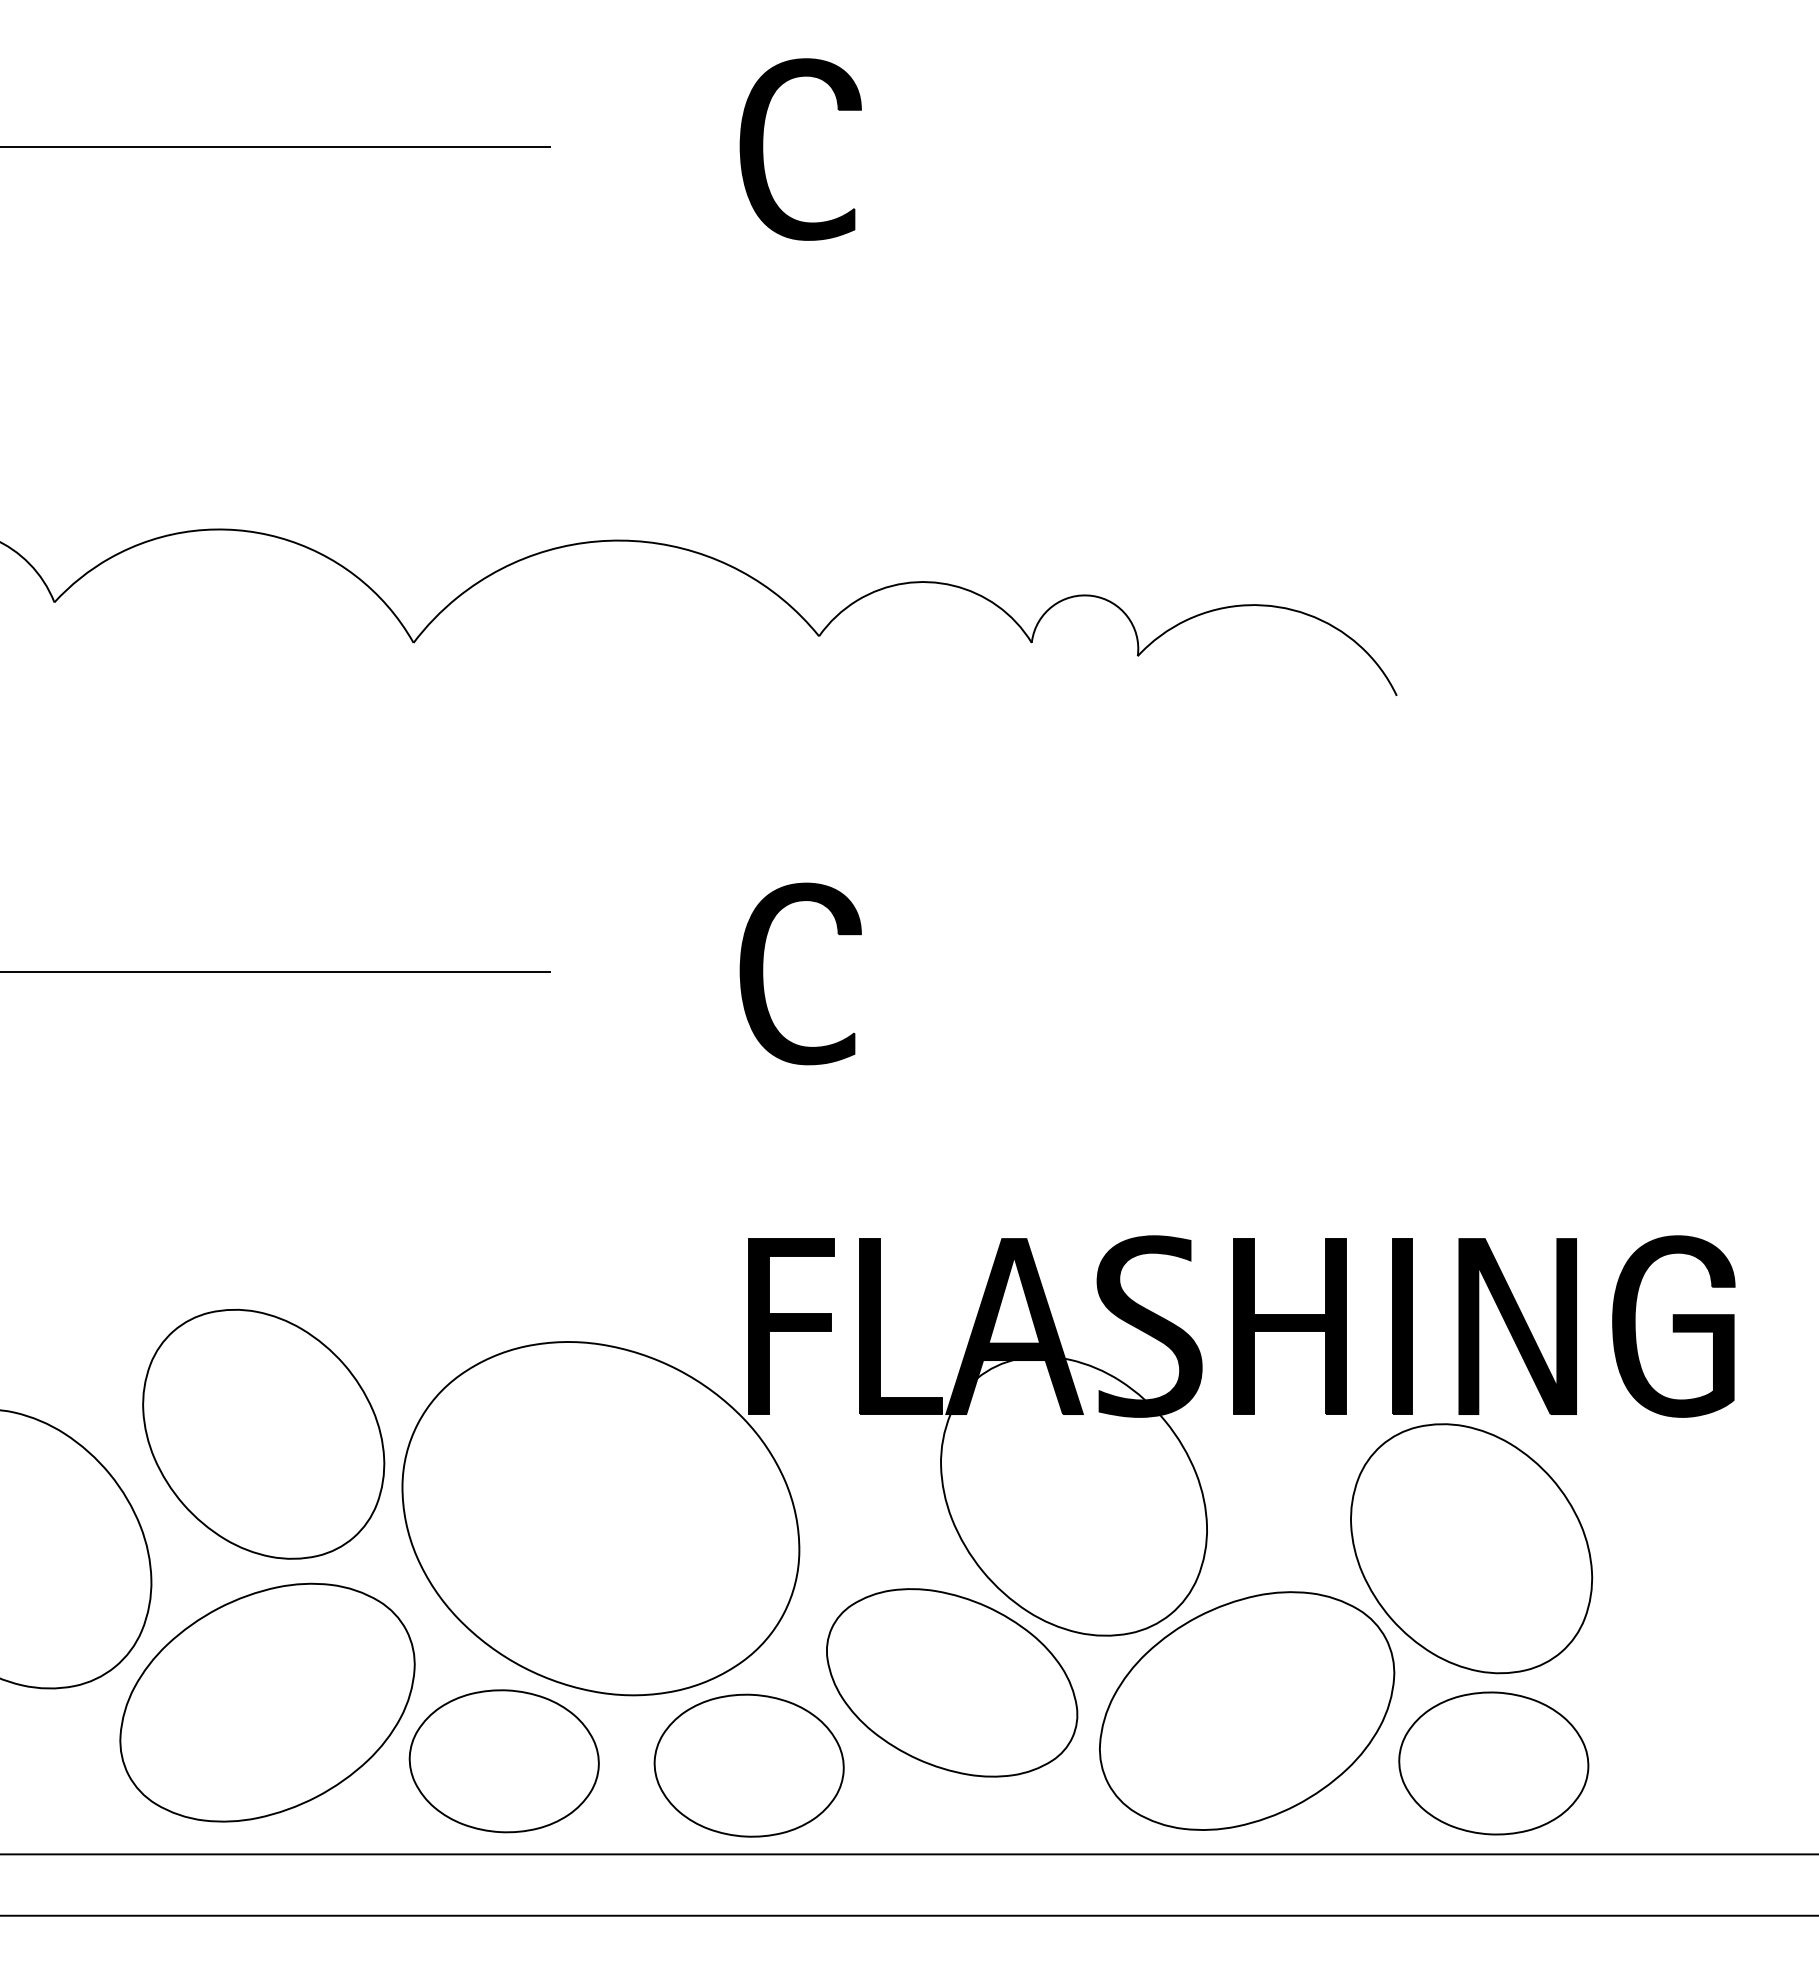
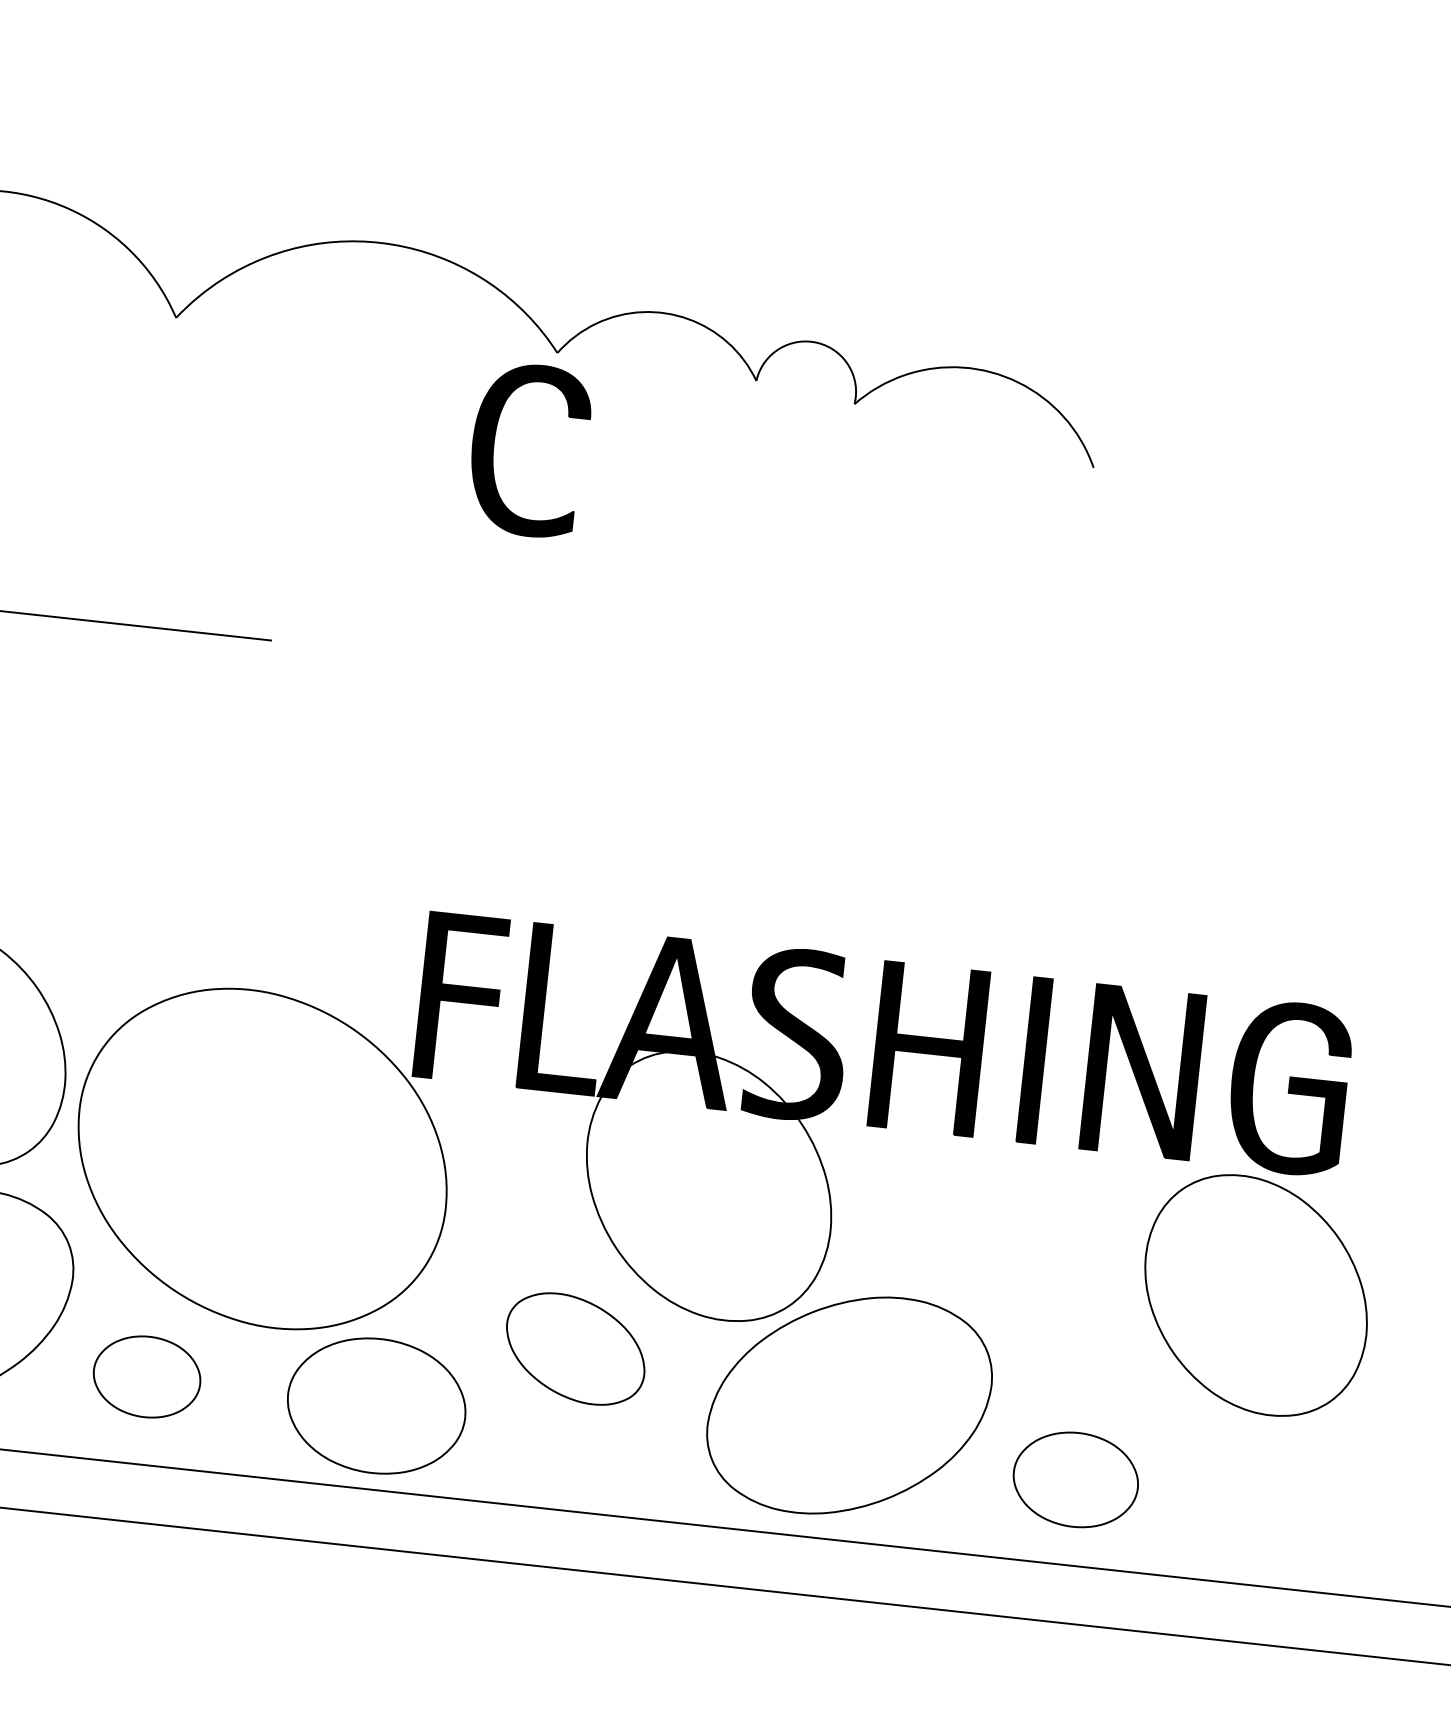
part: (763, 973) -> (494, 446), moved
part: (1471, 1548) -> (1256, 1295), moved
part: (952, 1682) -> (575, 1348), size x0.6
part: (503, 1761) -> (146, 1377), size x0.6
part: (1493, 1763) -> (1075, 1479), size x0.7

